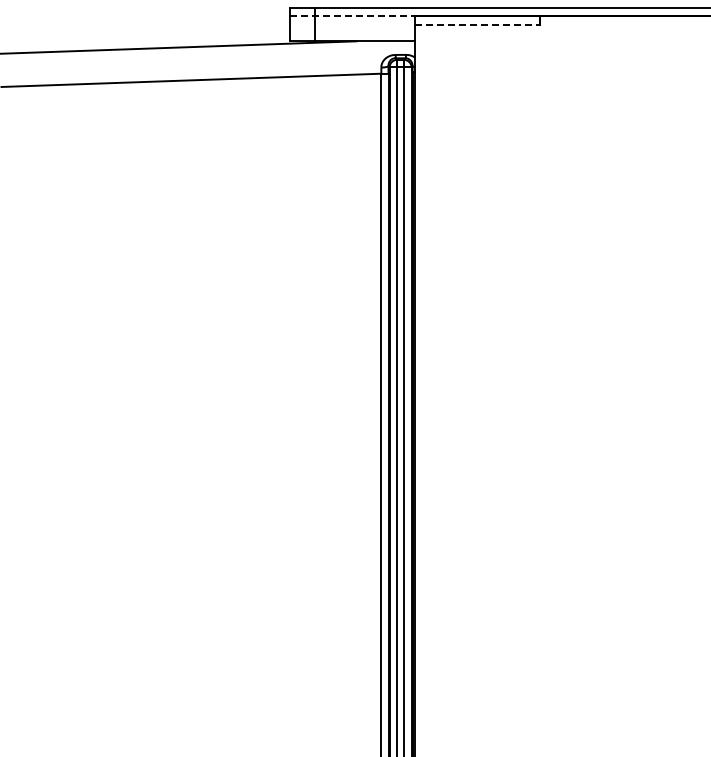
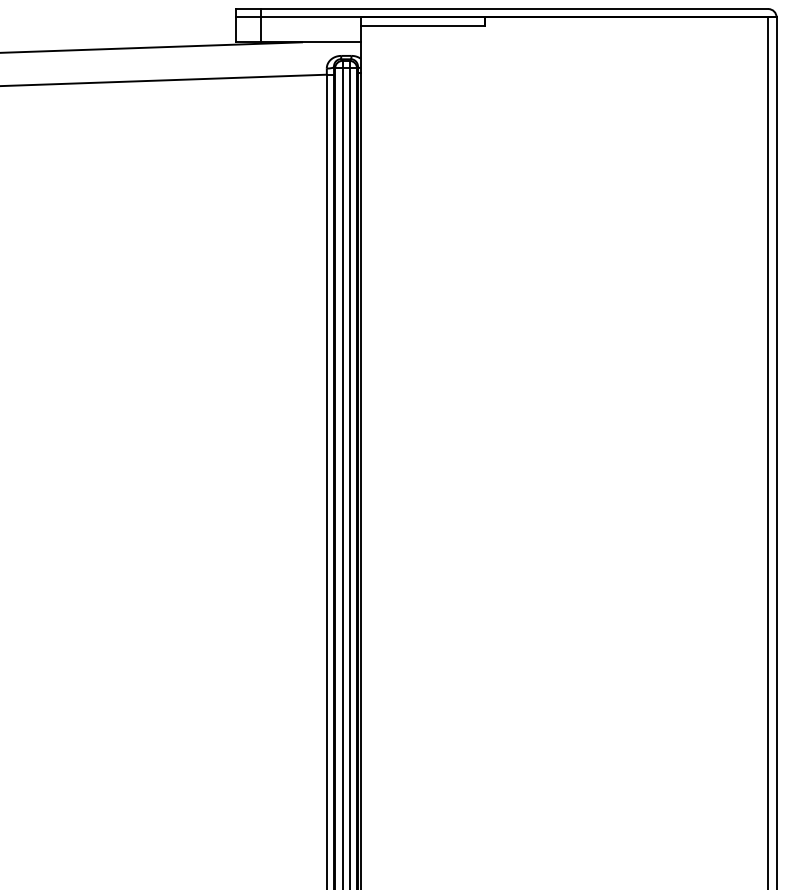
line: (353, 16) -> (298, 17), dashed -> solid
line: (478, 24) -> (423, 25), dashed -> solid

